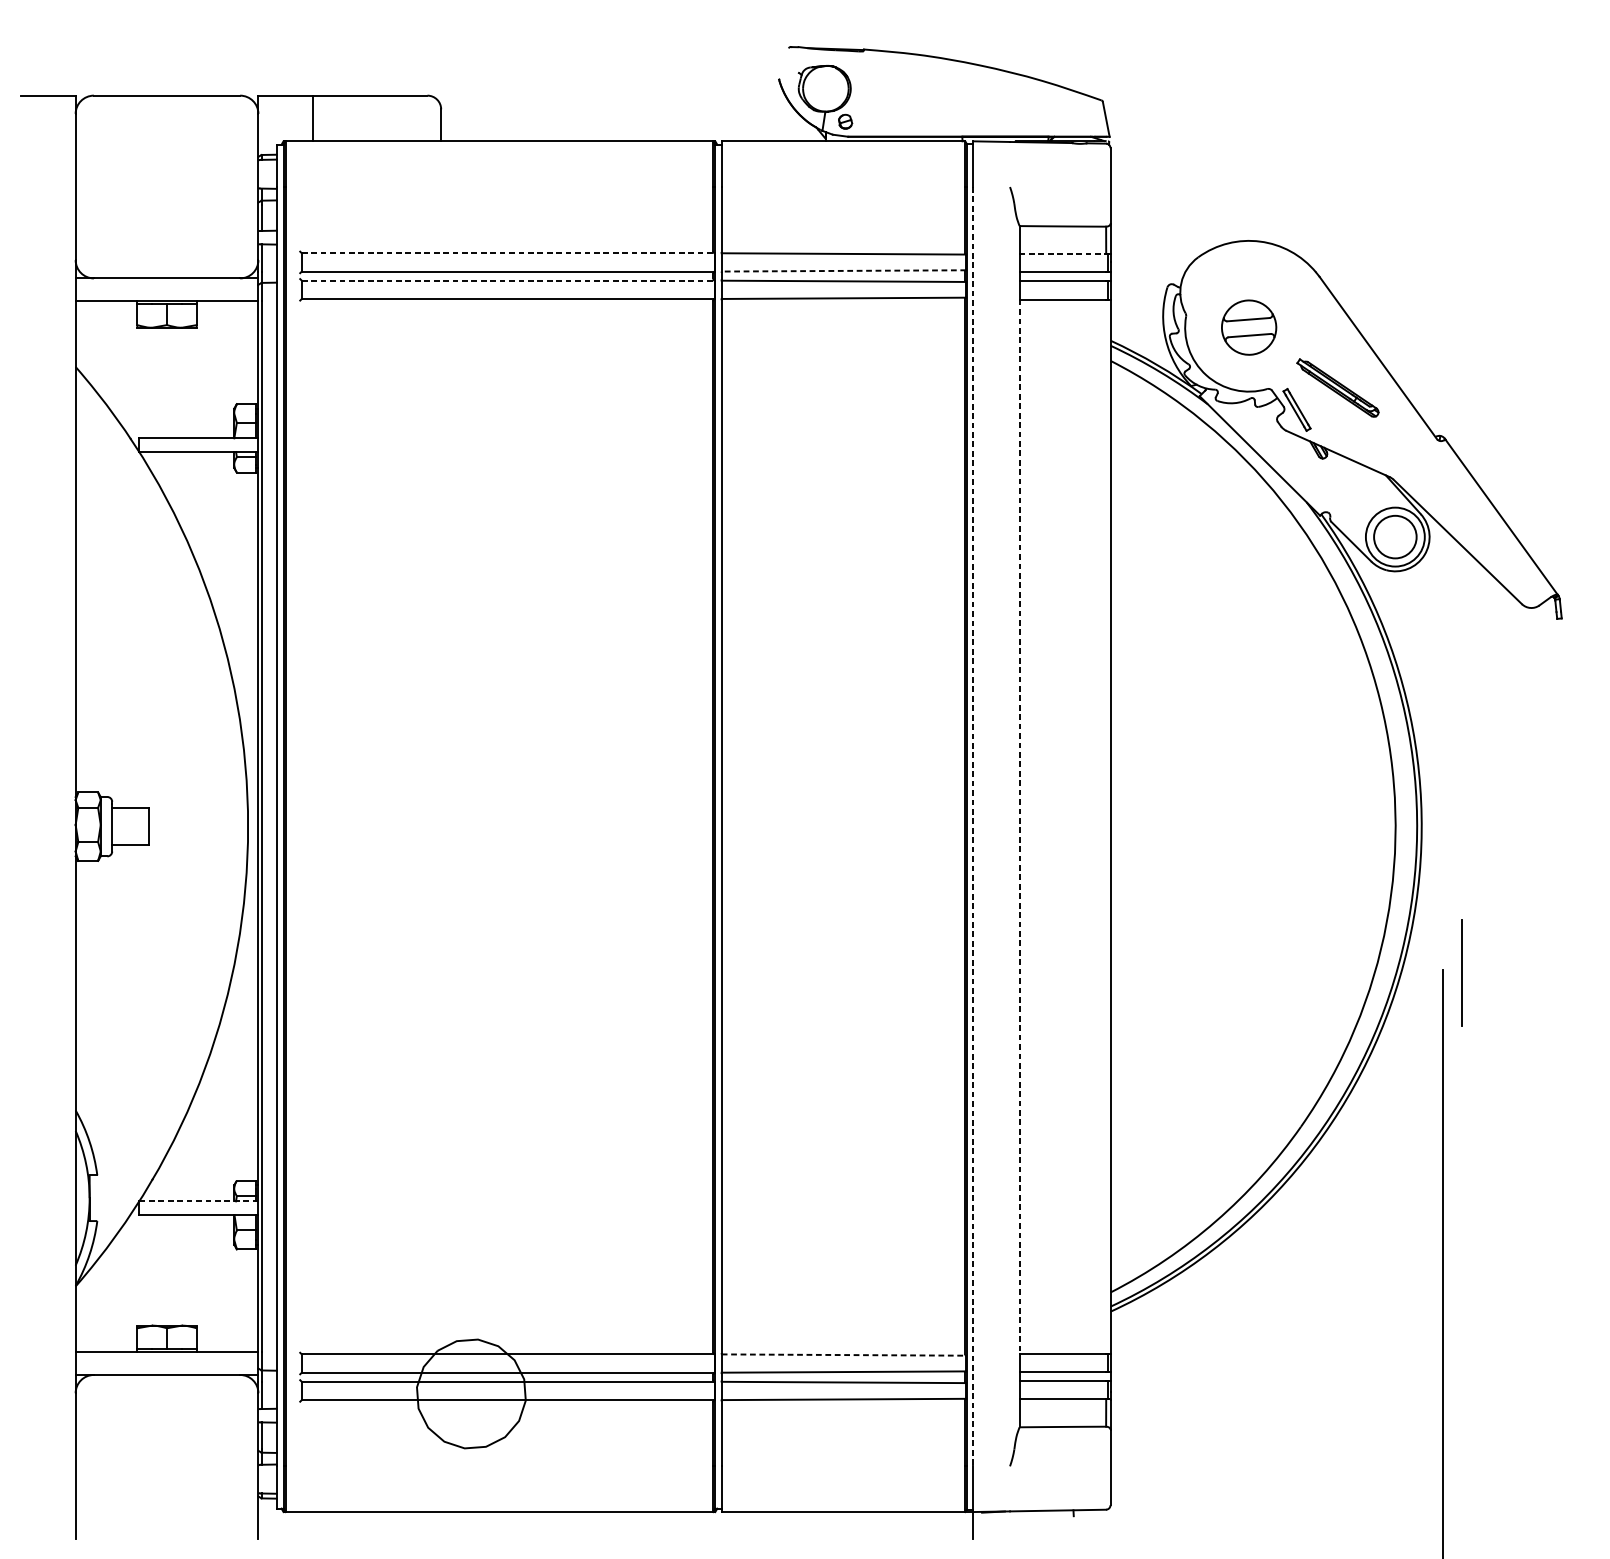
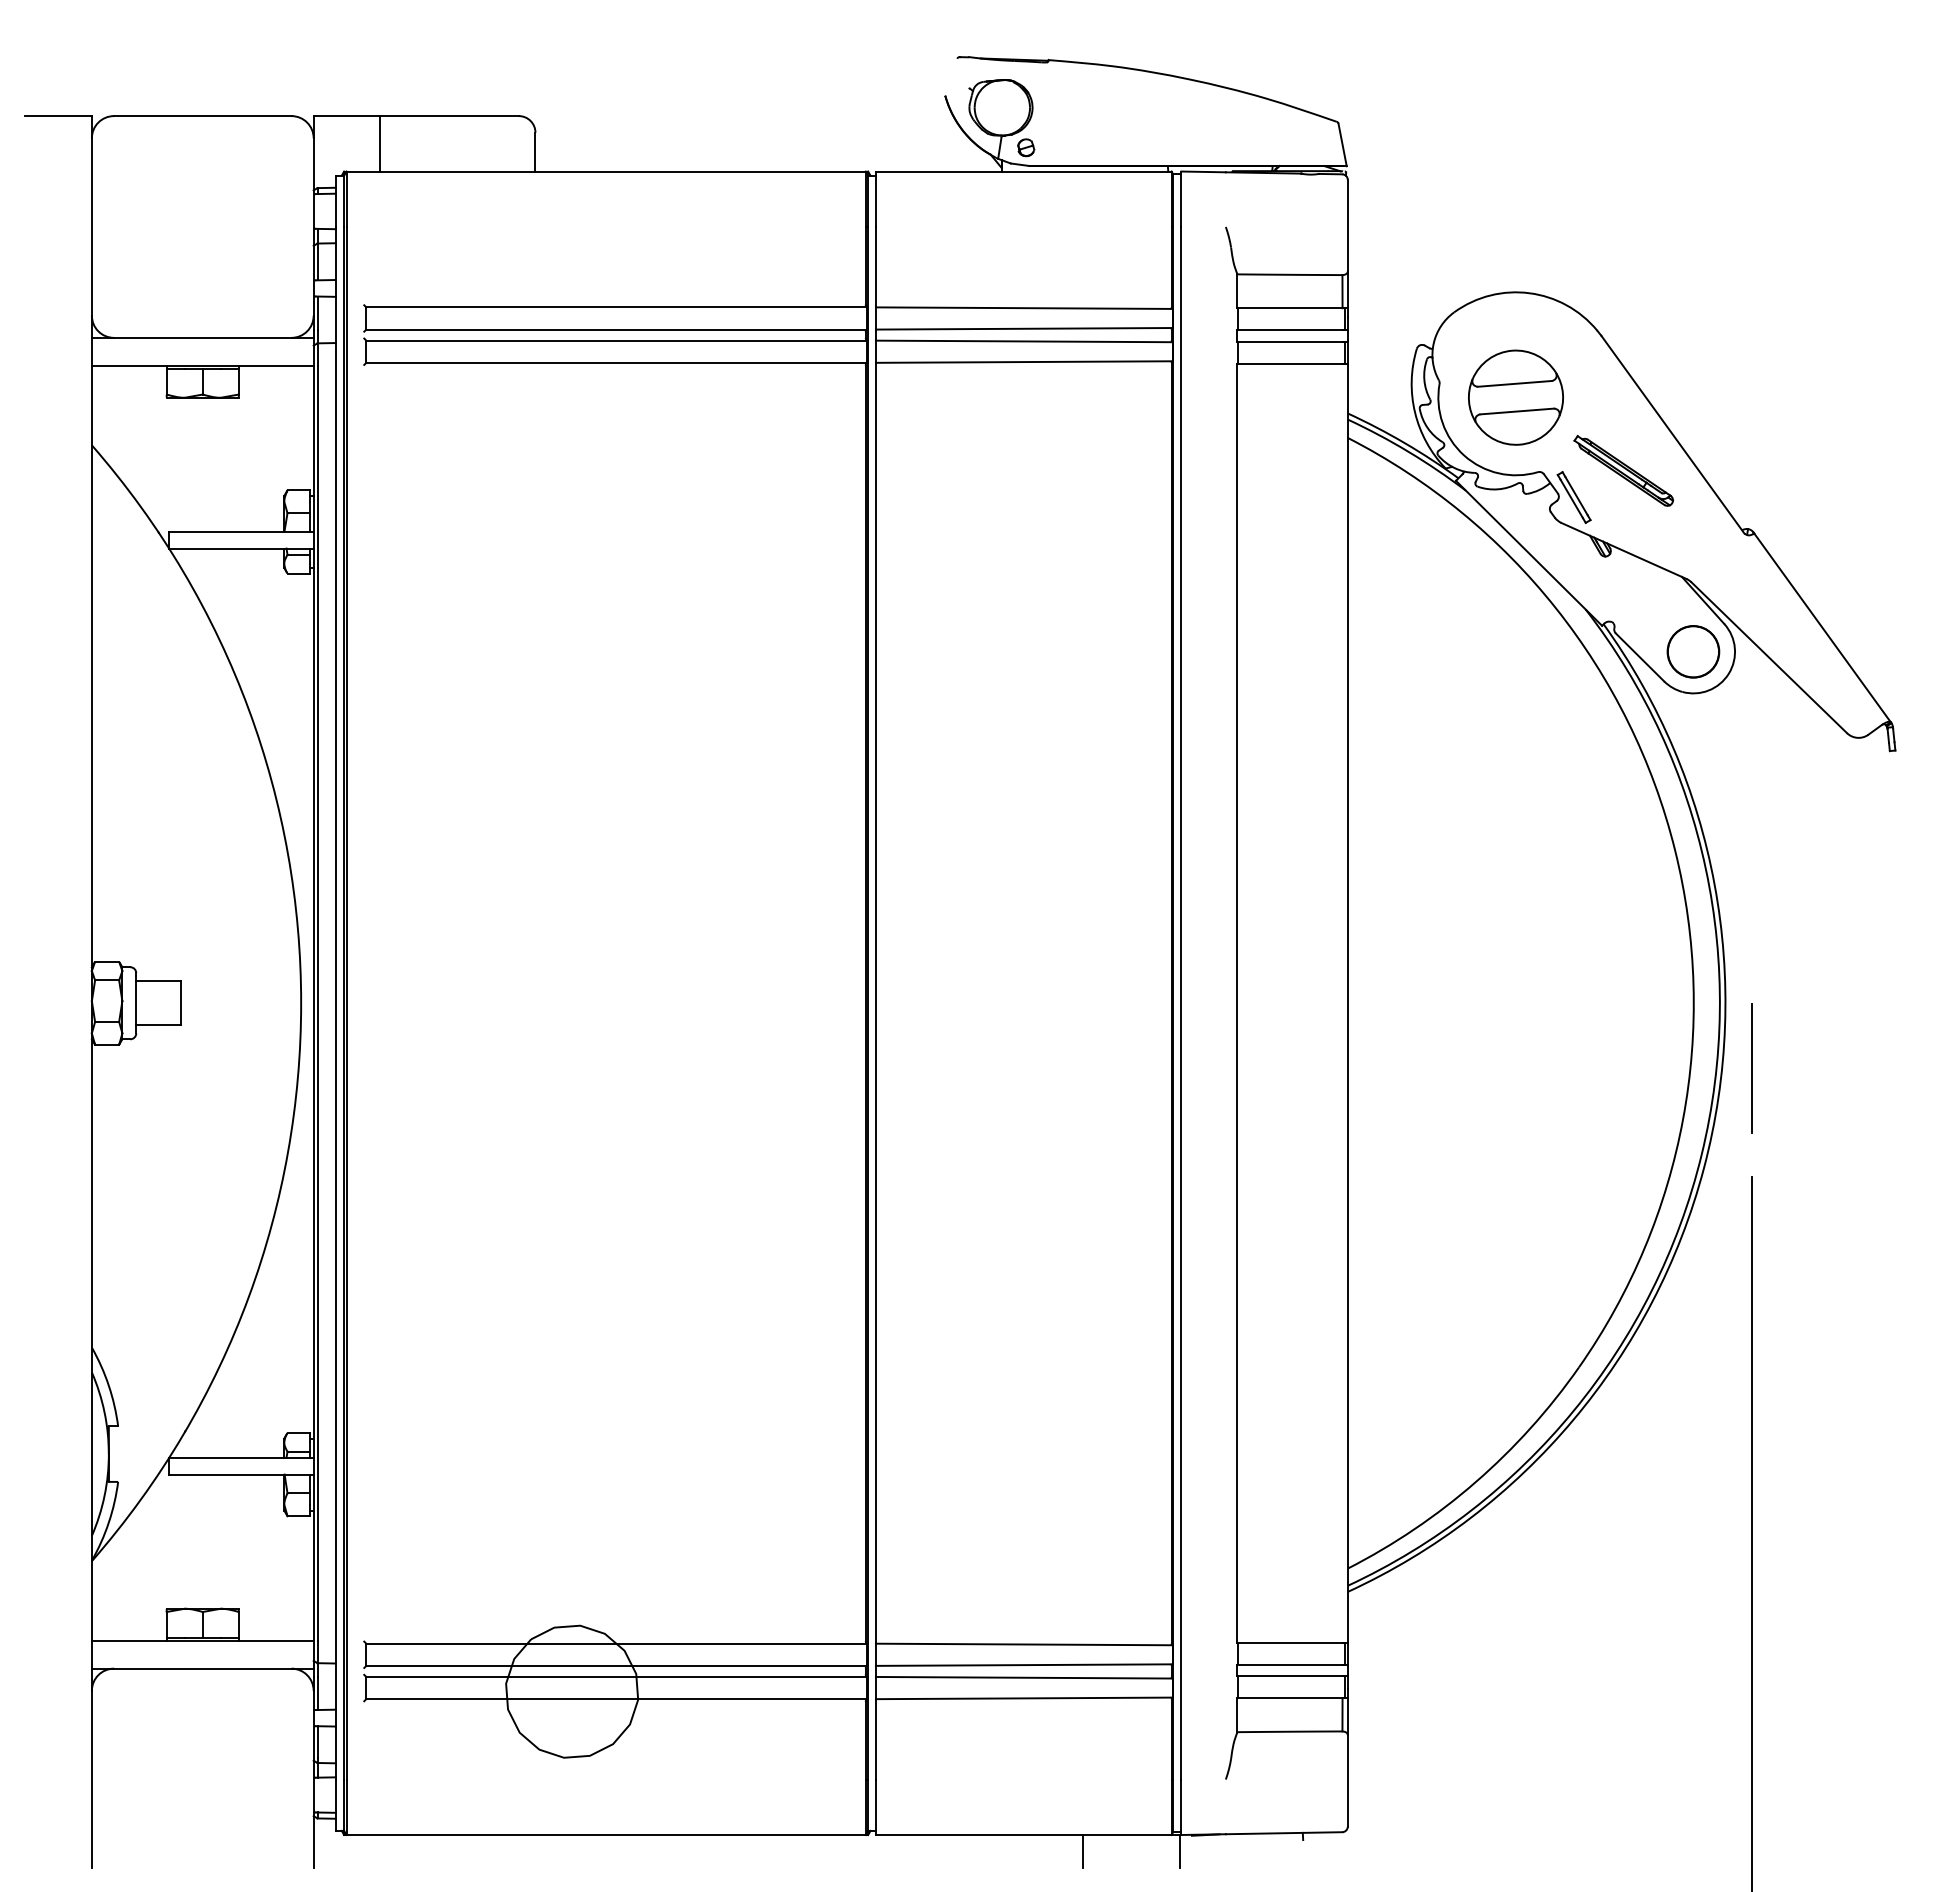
line: (507, 253) -> (616, 307), dashed -> solid
line: (1063, 254) -> (1290, 308), dashed -> solid
line: (843, 270) -> (1023, 328), dashed -> solid
line: (507, 280) -> (616, 340), dashed -> solid
part: (1248, 327) -> (1515, 397), size x1.43
circle: (1394, 536) -> (1692, 651), size x0.71
line: (973, 826) -> (1181, 1003), dashed -> solid
line: (1019, 826) -> (1237, 1003), dashed -> solid
line: (1462, 972) -> (1751, 1068), moved
line: (198, 1200) -> (240, 1457), dashed -> solid
line: (844, 1355) -> (1024, 1644), dashed -> solid
line: (892, 1525) -> (1083, 1851), added

